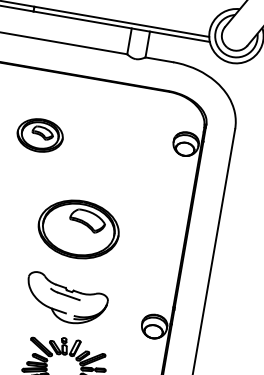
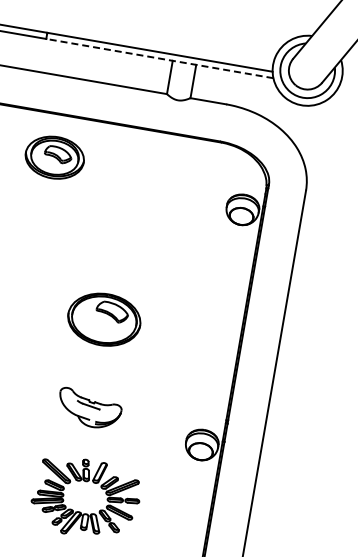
line: (121, 26) -> (159, 58), solid -> dashed
part: (39, 135) -> (54, 157), moved
part: (77, 229) -> (103, 319), size x0.7
part: (67, 297) -> (90, 407), size x0.6

